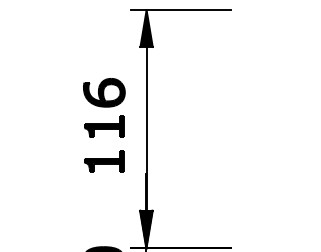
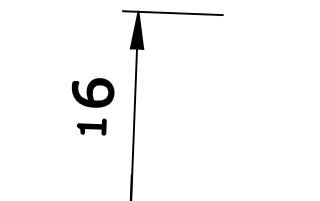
part: (104, 126) -> (91, 126), size x0.7
part: (104, 161) -> (90, 161), removed

